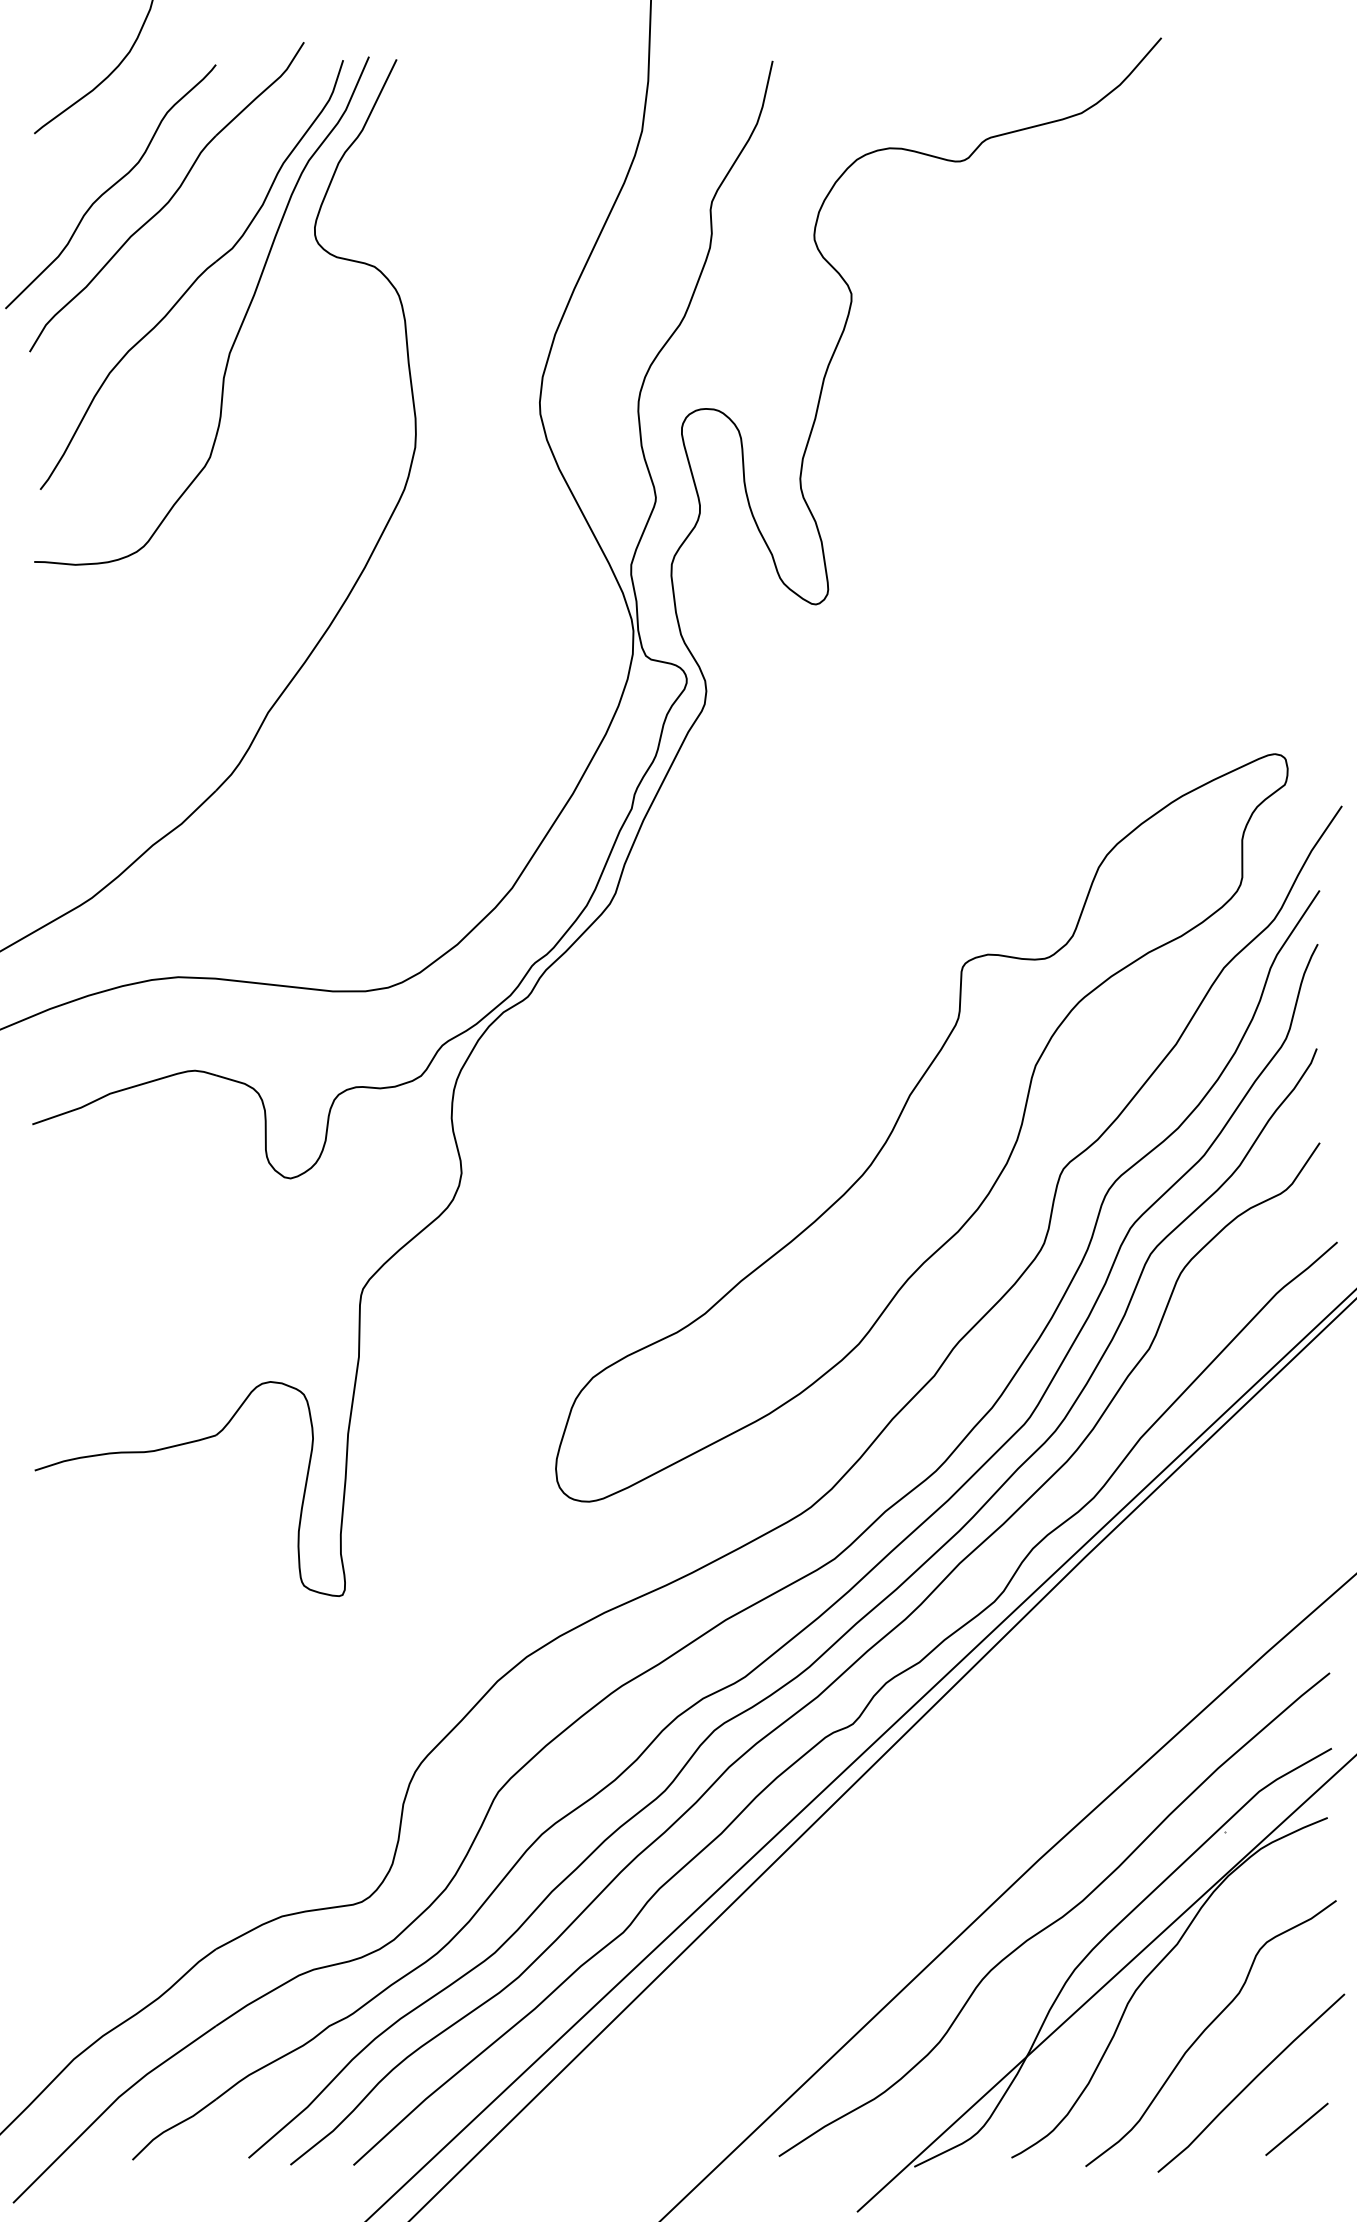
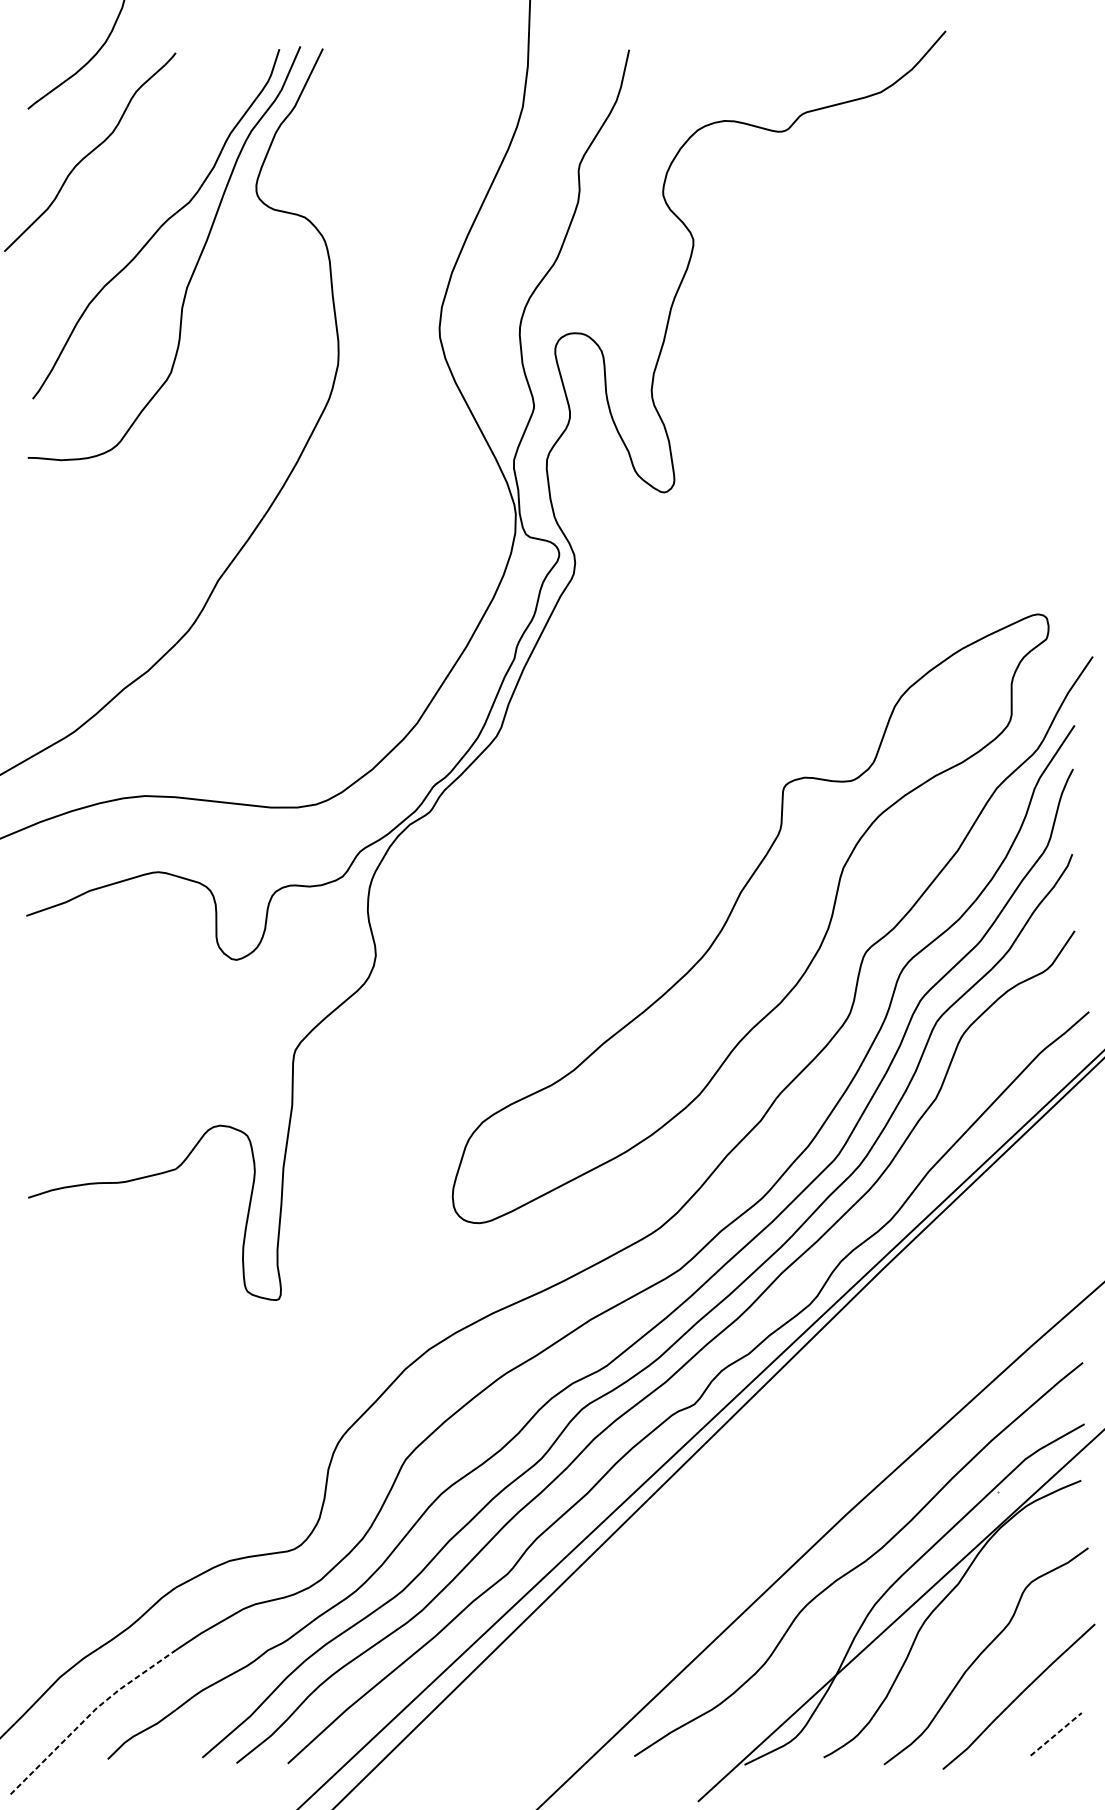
part: (166, 197) -> (135, 161), removed
line: (109, 2106) -> (89, 1715), solid -> dashed
line: (1296, 2129) -> (1055, 1734), solid -> dashed

